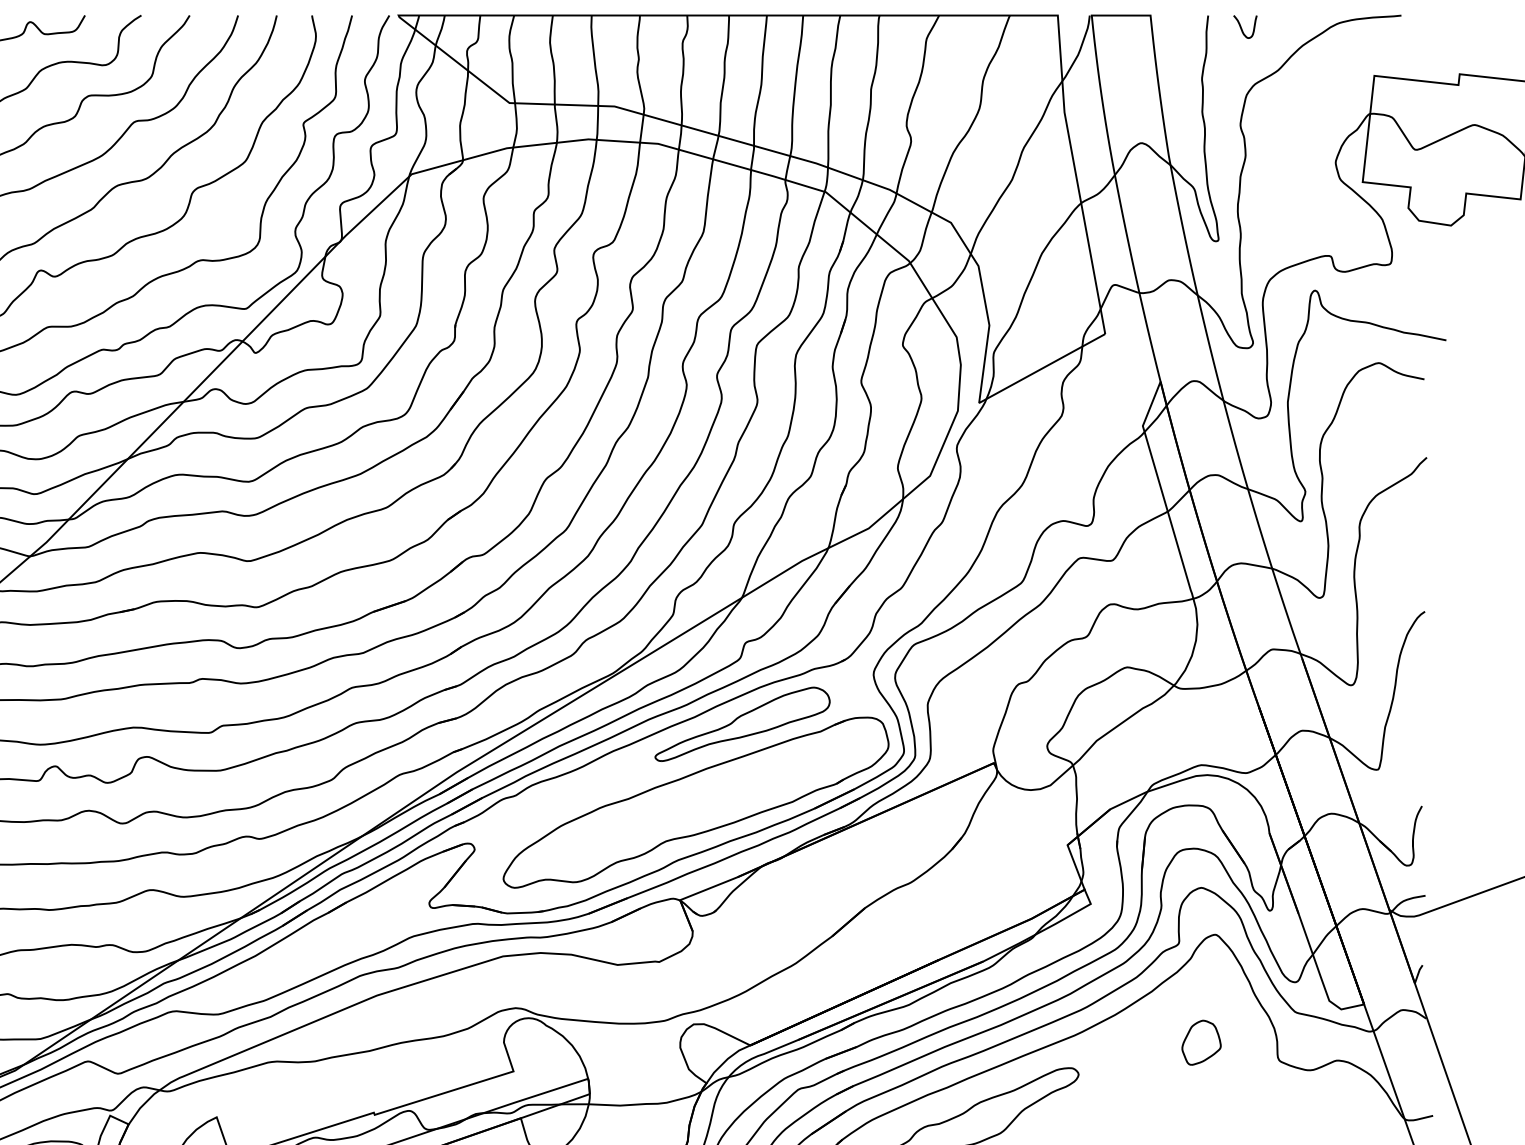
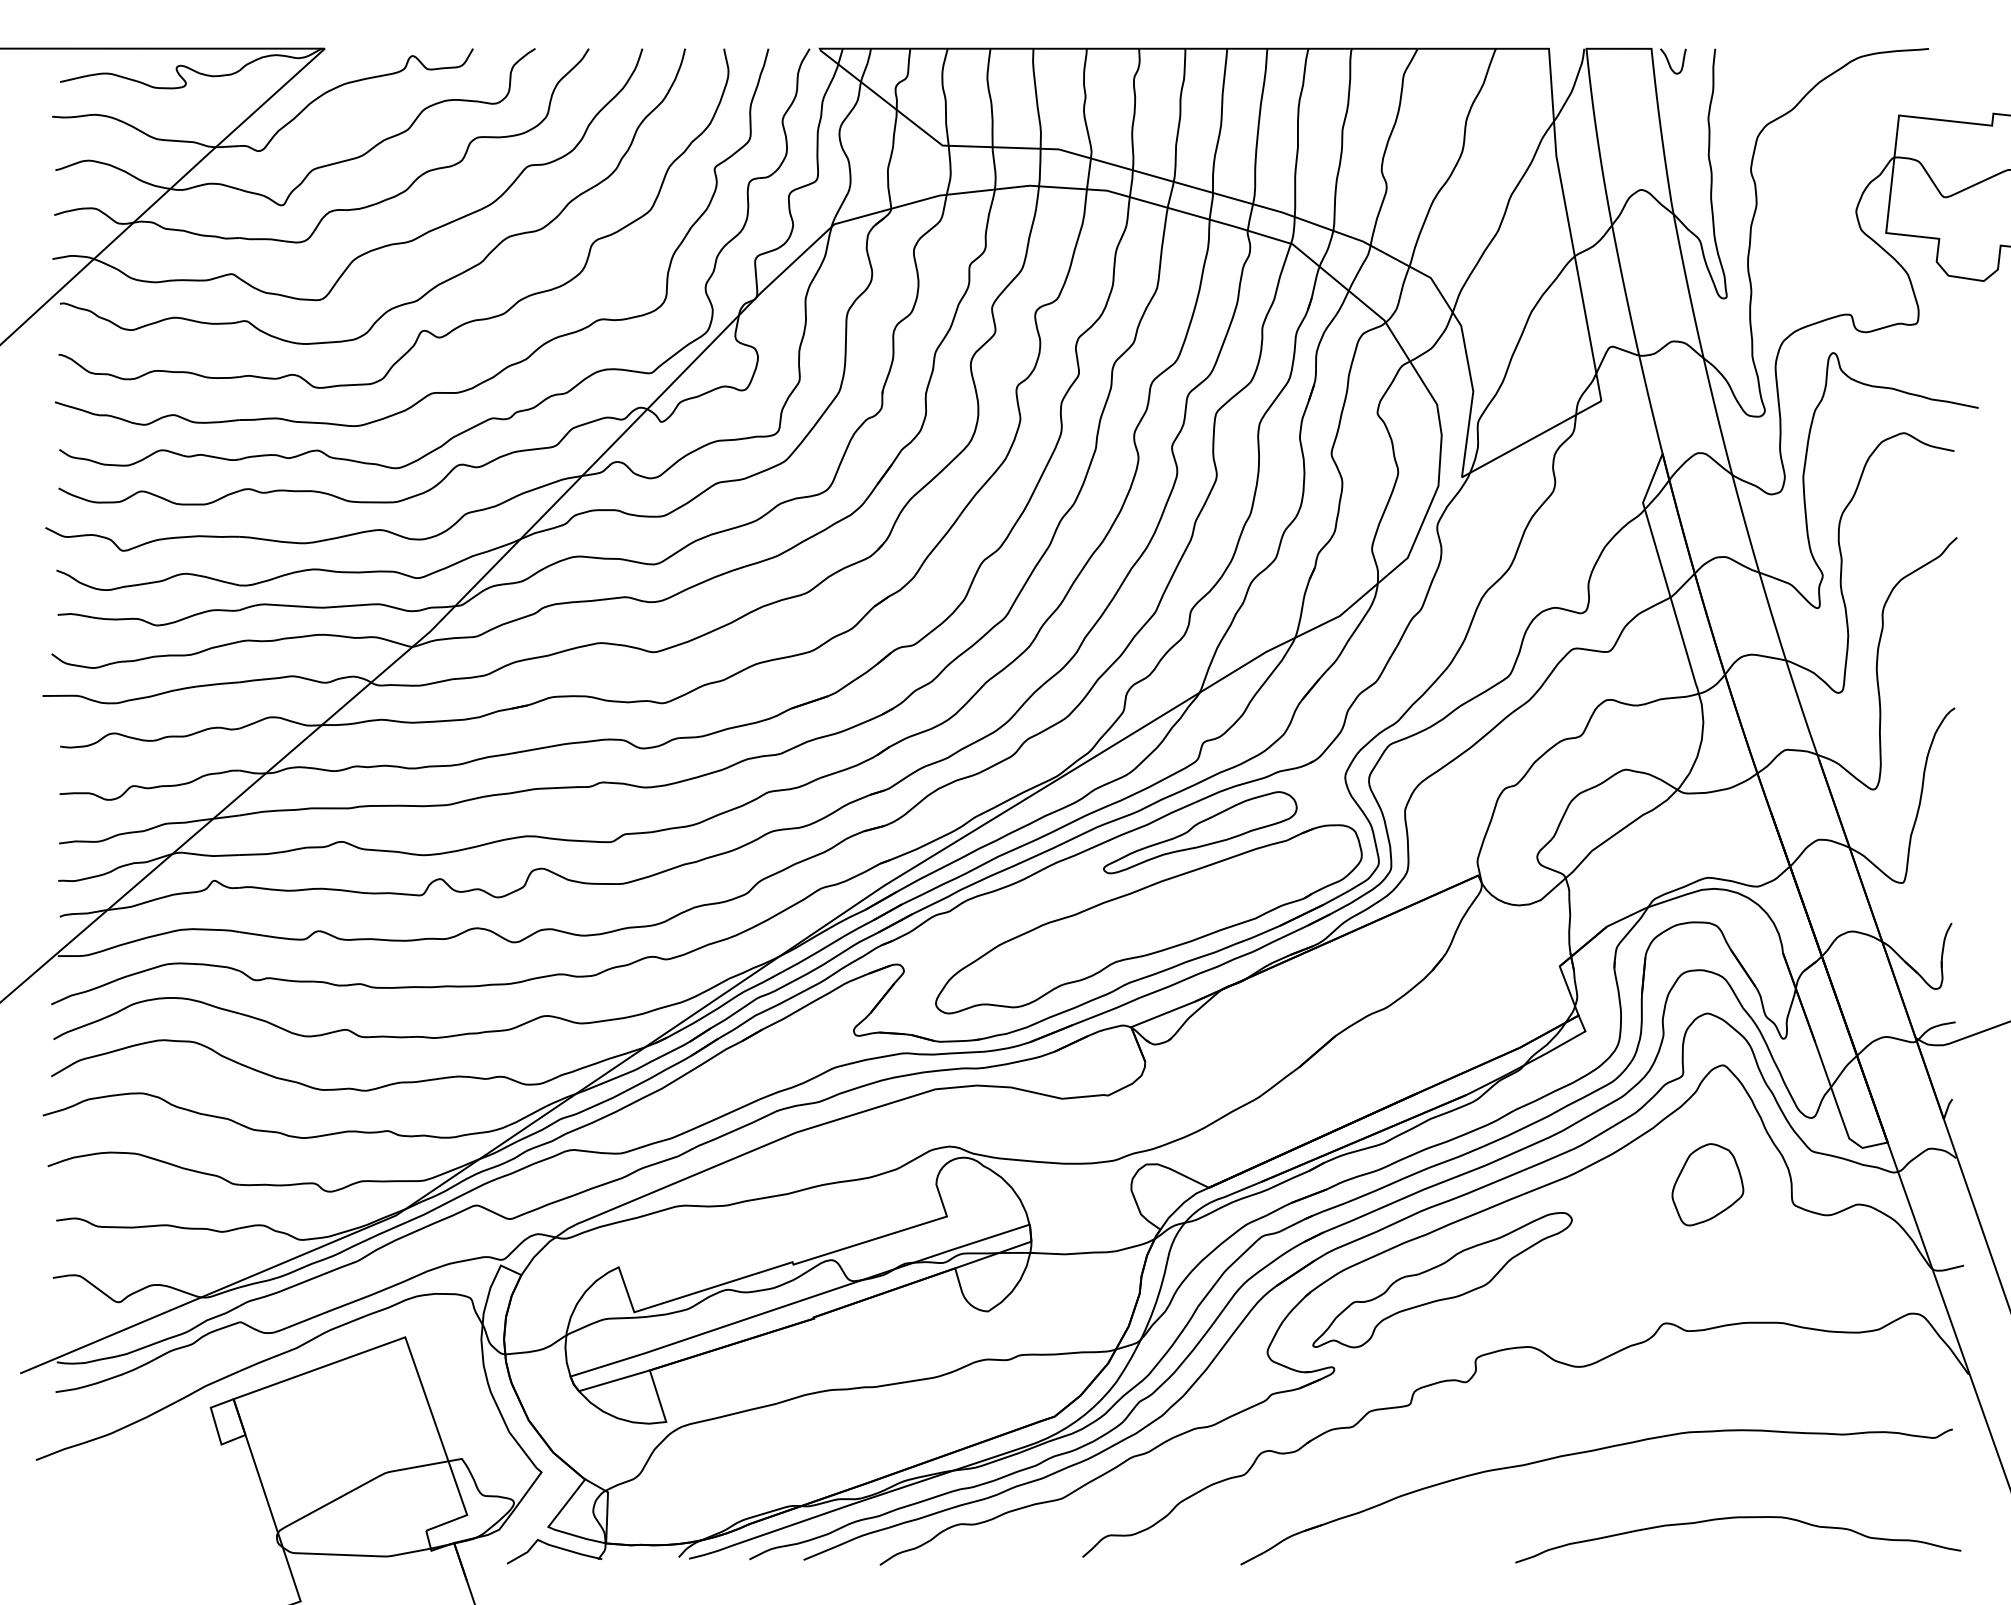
curve: (1241, 27) -> (1669, 61), moved
part: (1201, 1042) -> (1707, 1184), size x1.67

